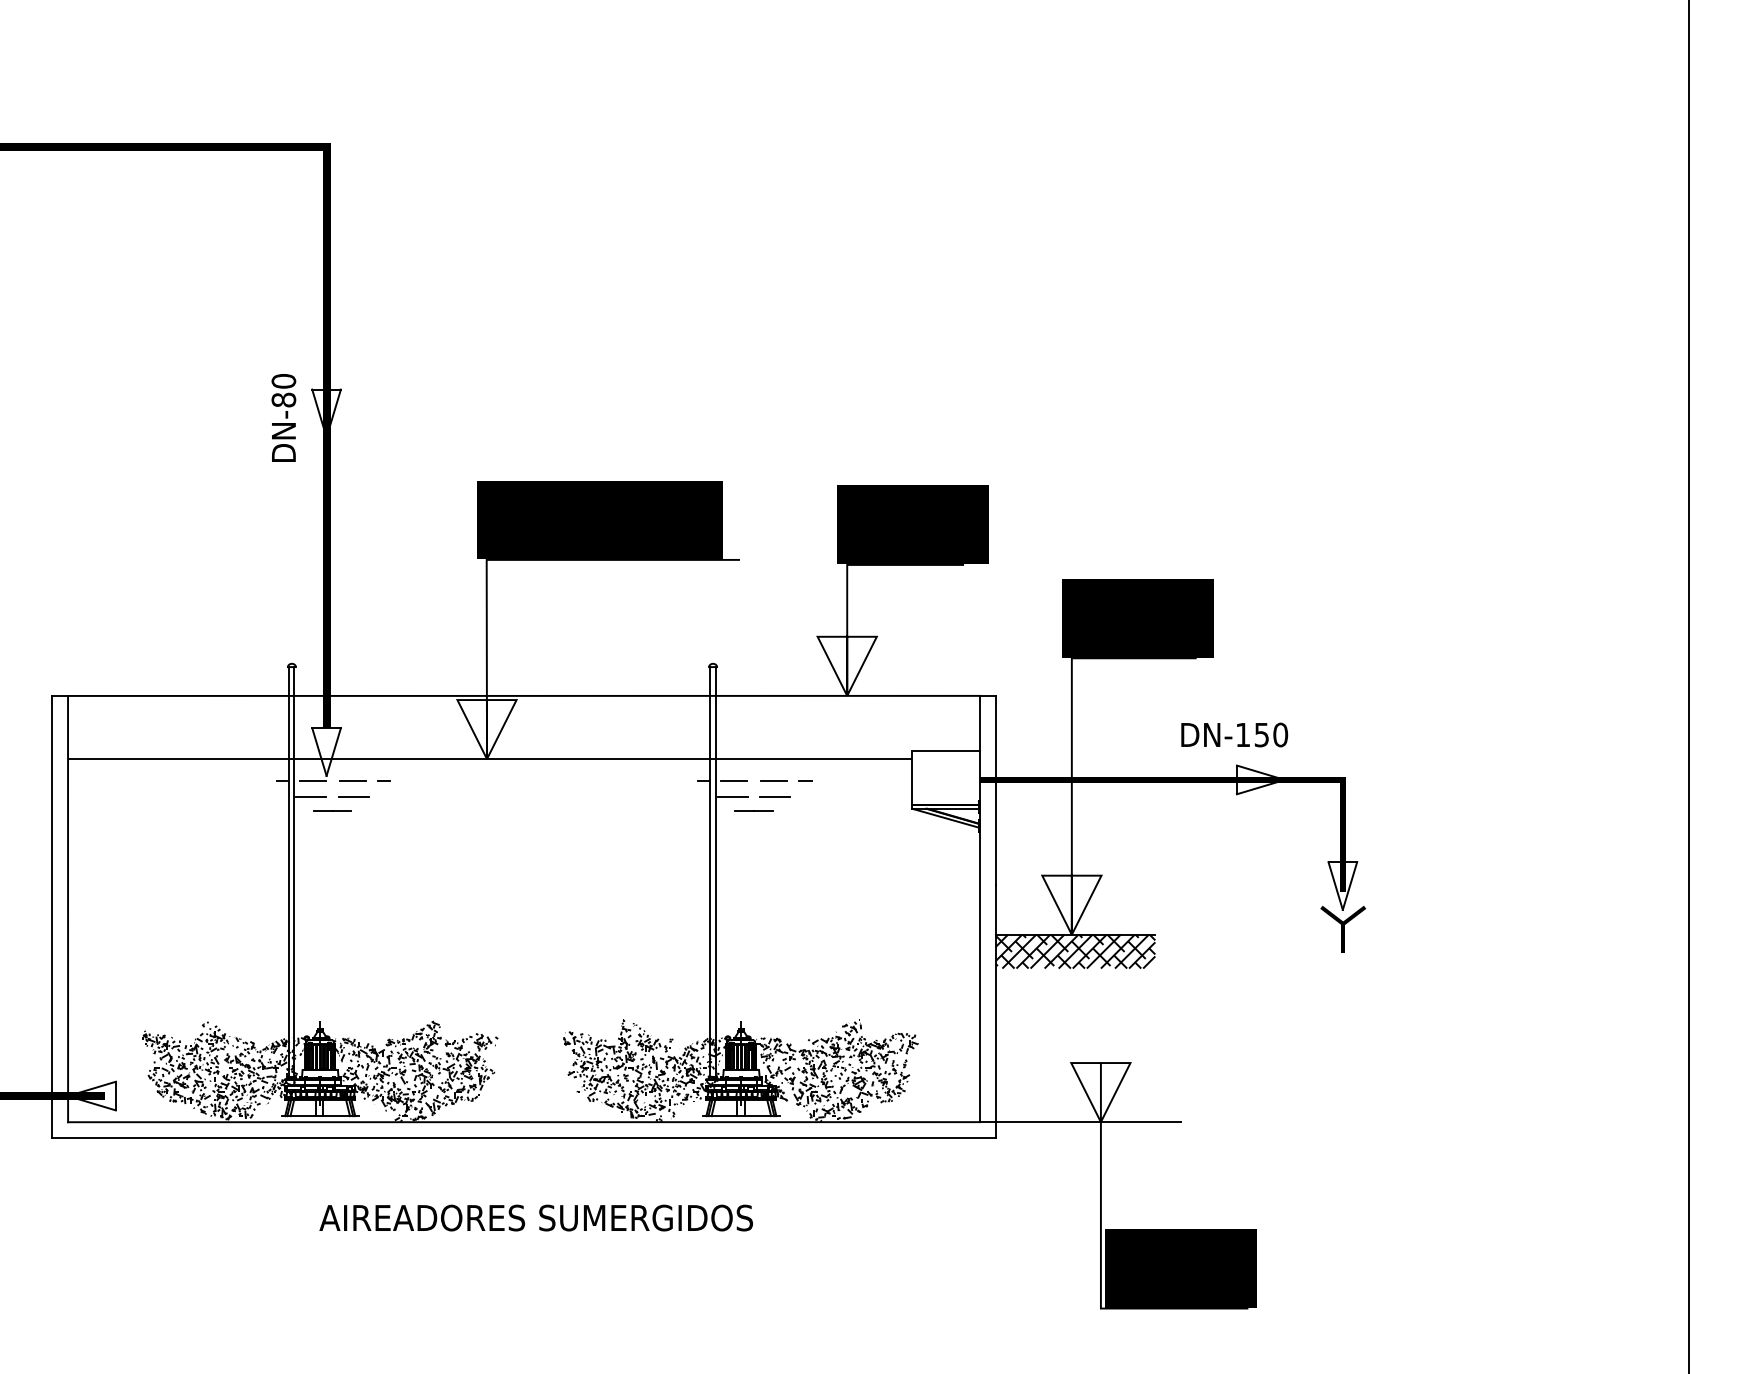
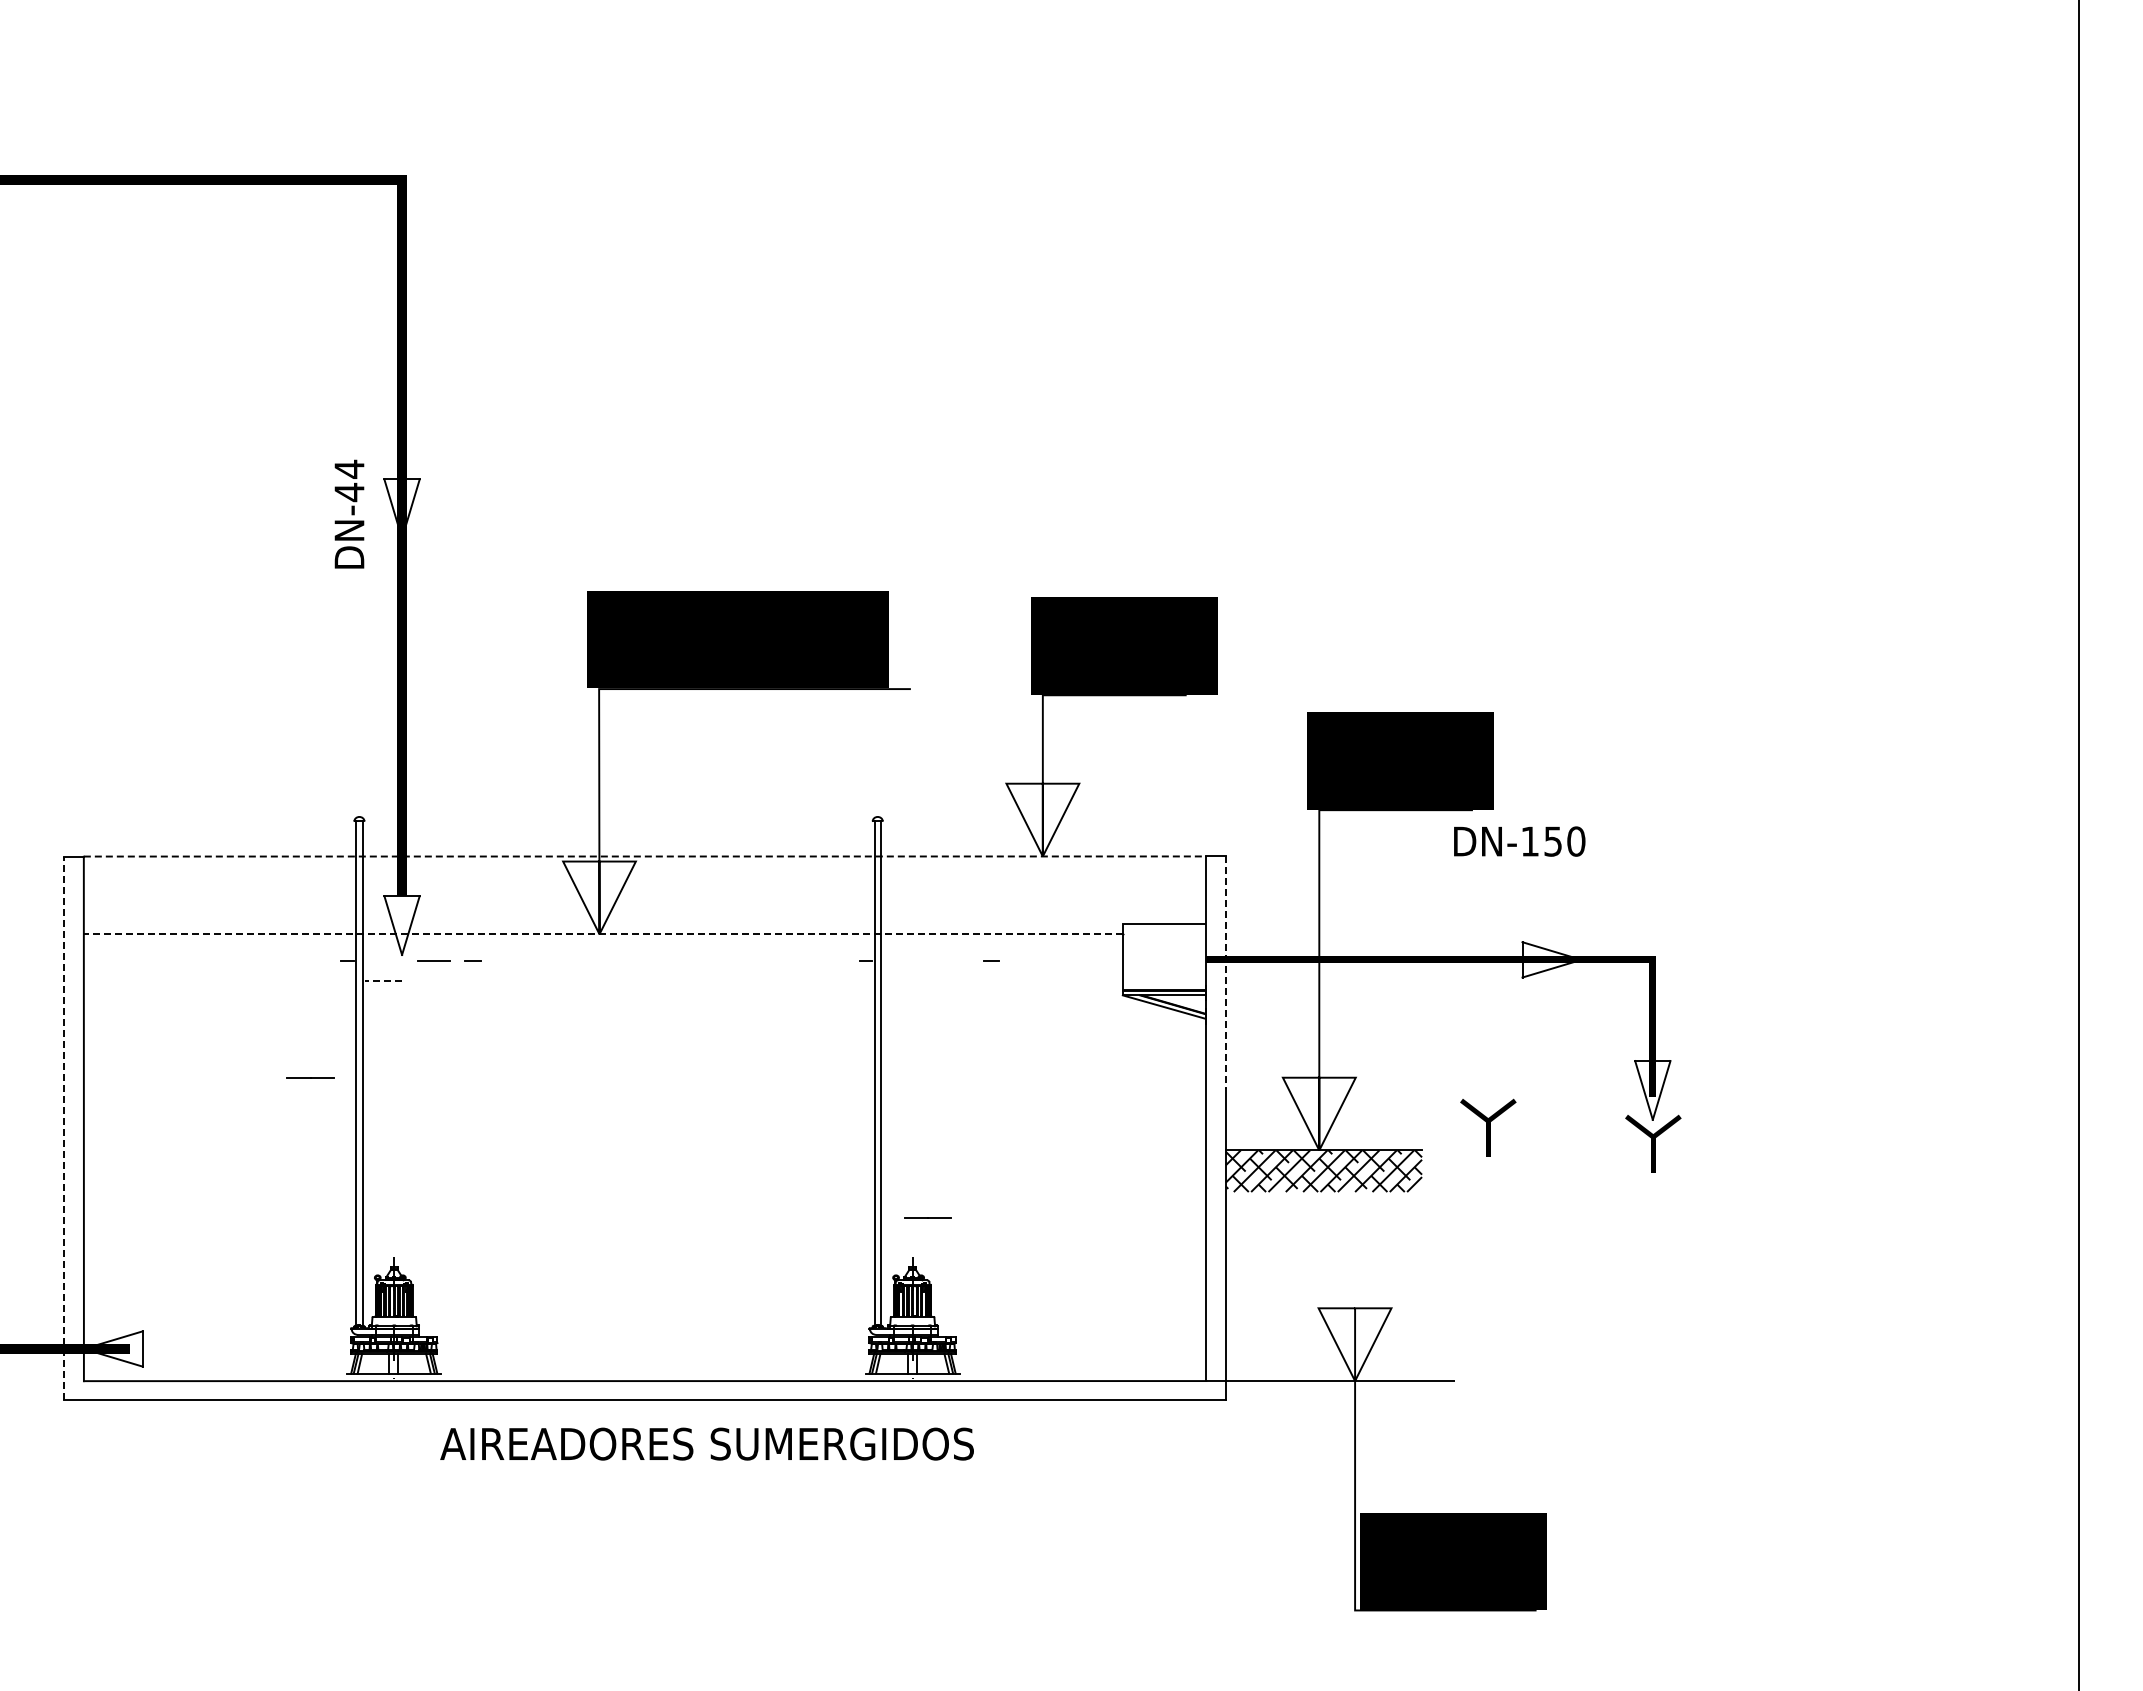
text: (283, 390) -> (349, 480), DN-80 -> DN-44
line: (524, 695) -> (645, 856), solid -> dashed
text: (1234, 734) -> (1519, 841), moved
line: (490, 759) -> (603, 934), solid -> dashed
line: (312, 781) -> (384, 961), removed
line: (734, 781) -> (903, 961), removed
line: (773, 781) -> (952, 961), removed
line: (995, 791) -> (1225, 973), solid -> dashed
line: (353, 796) -> (435, 980), removed
line: (310, 797) -> (382, 981), solid -> dashed
line: (732, 797) -> (901, 981), removed
line: (774, 797) -> (953, 981), removed
line: (332, 810) -> (310, 1077), moved
line: (753, 810) -> (927, 1217), moved
line: (52, 916) -> (64, 1128), solid -> dashed
part: (1209, 916) -> (1488, 1127), added
hatch: (224, 1070) -> (276, 1317), removed
hatch: (415, 1070) -> (511, 1317), removed
hatch: (644, 1071) -> (793, 1318), removed
hatch: (837, 1071) -> (1030, 1318), removed
text: (535, 1217) -> (706, 1443), moved

